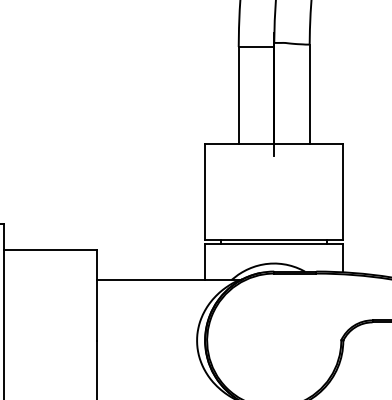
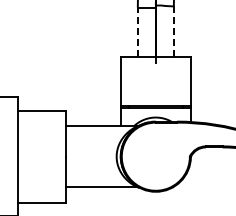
line: (238, 96) -> (137, 32), solid -> dashed
line: (308, 96) -> (173, 32), solid -> dashed

